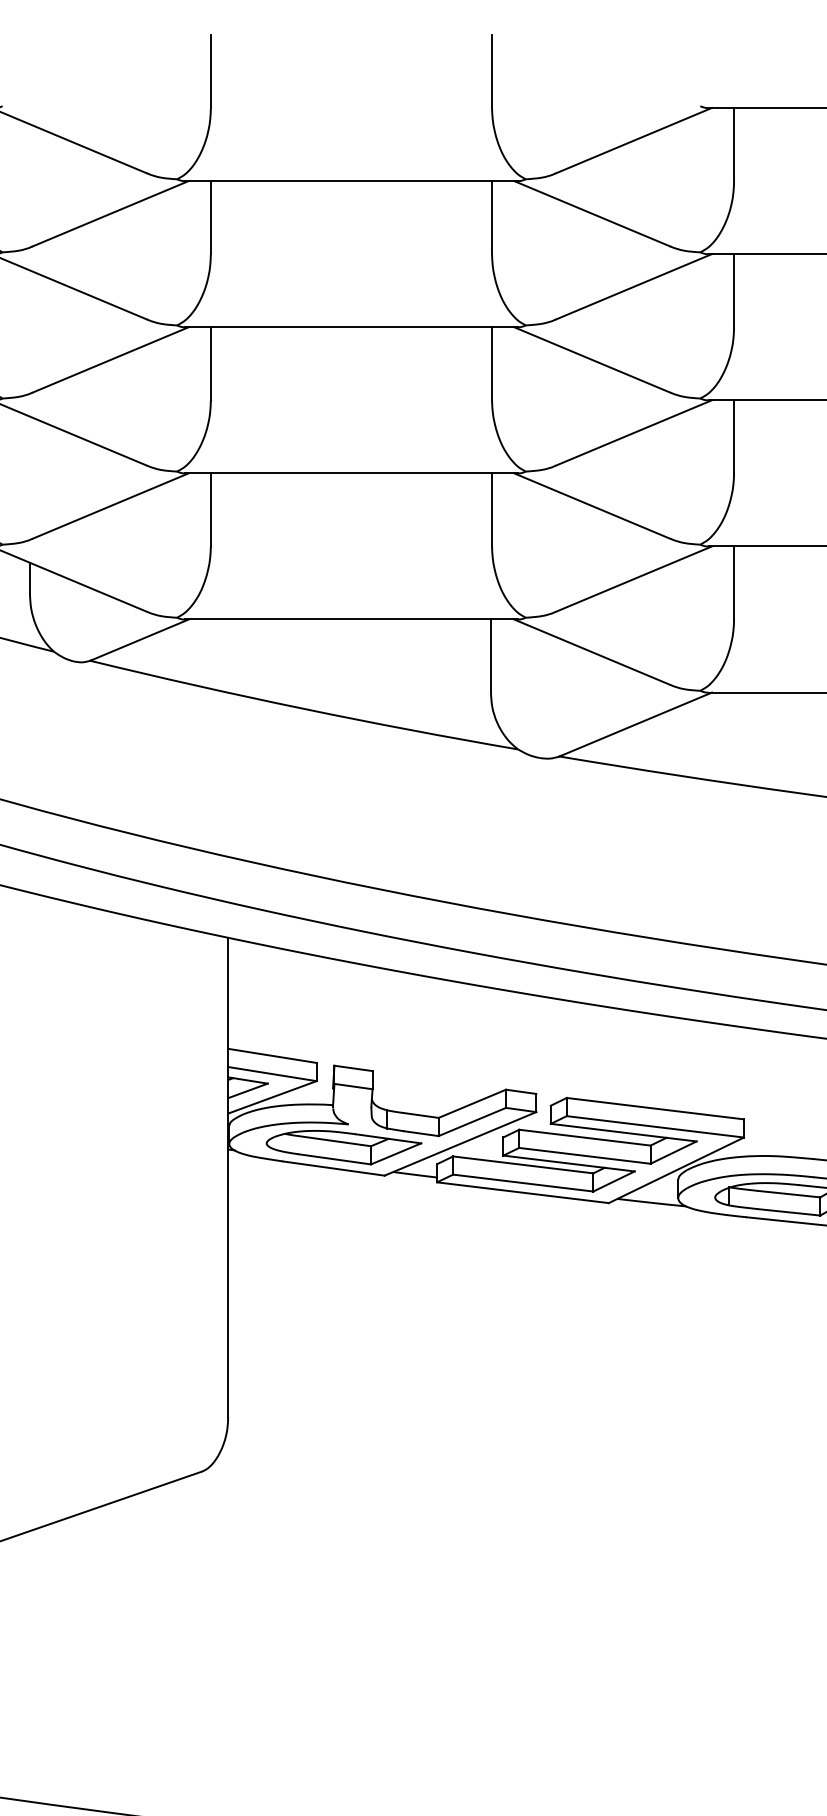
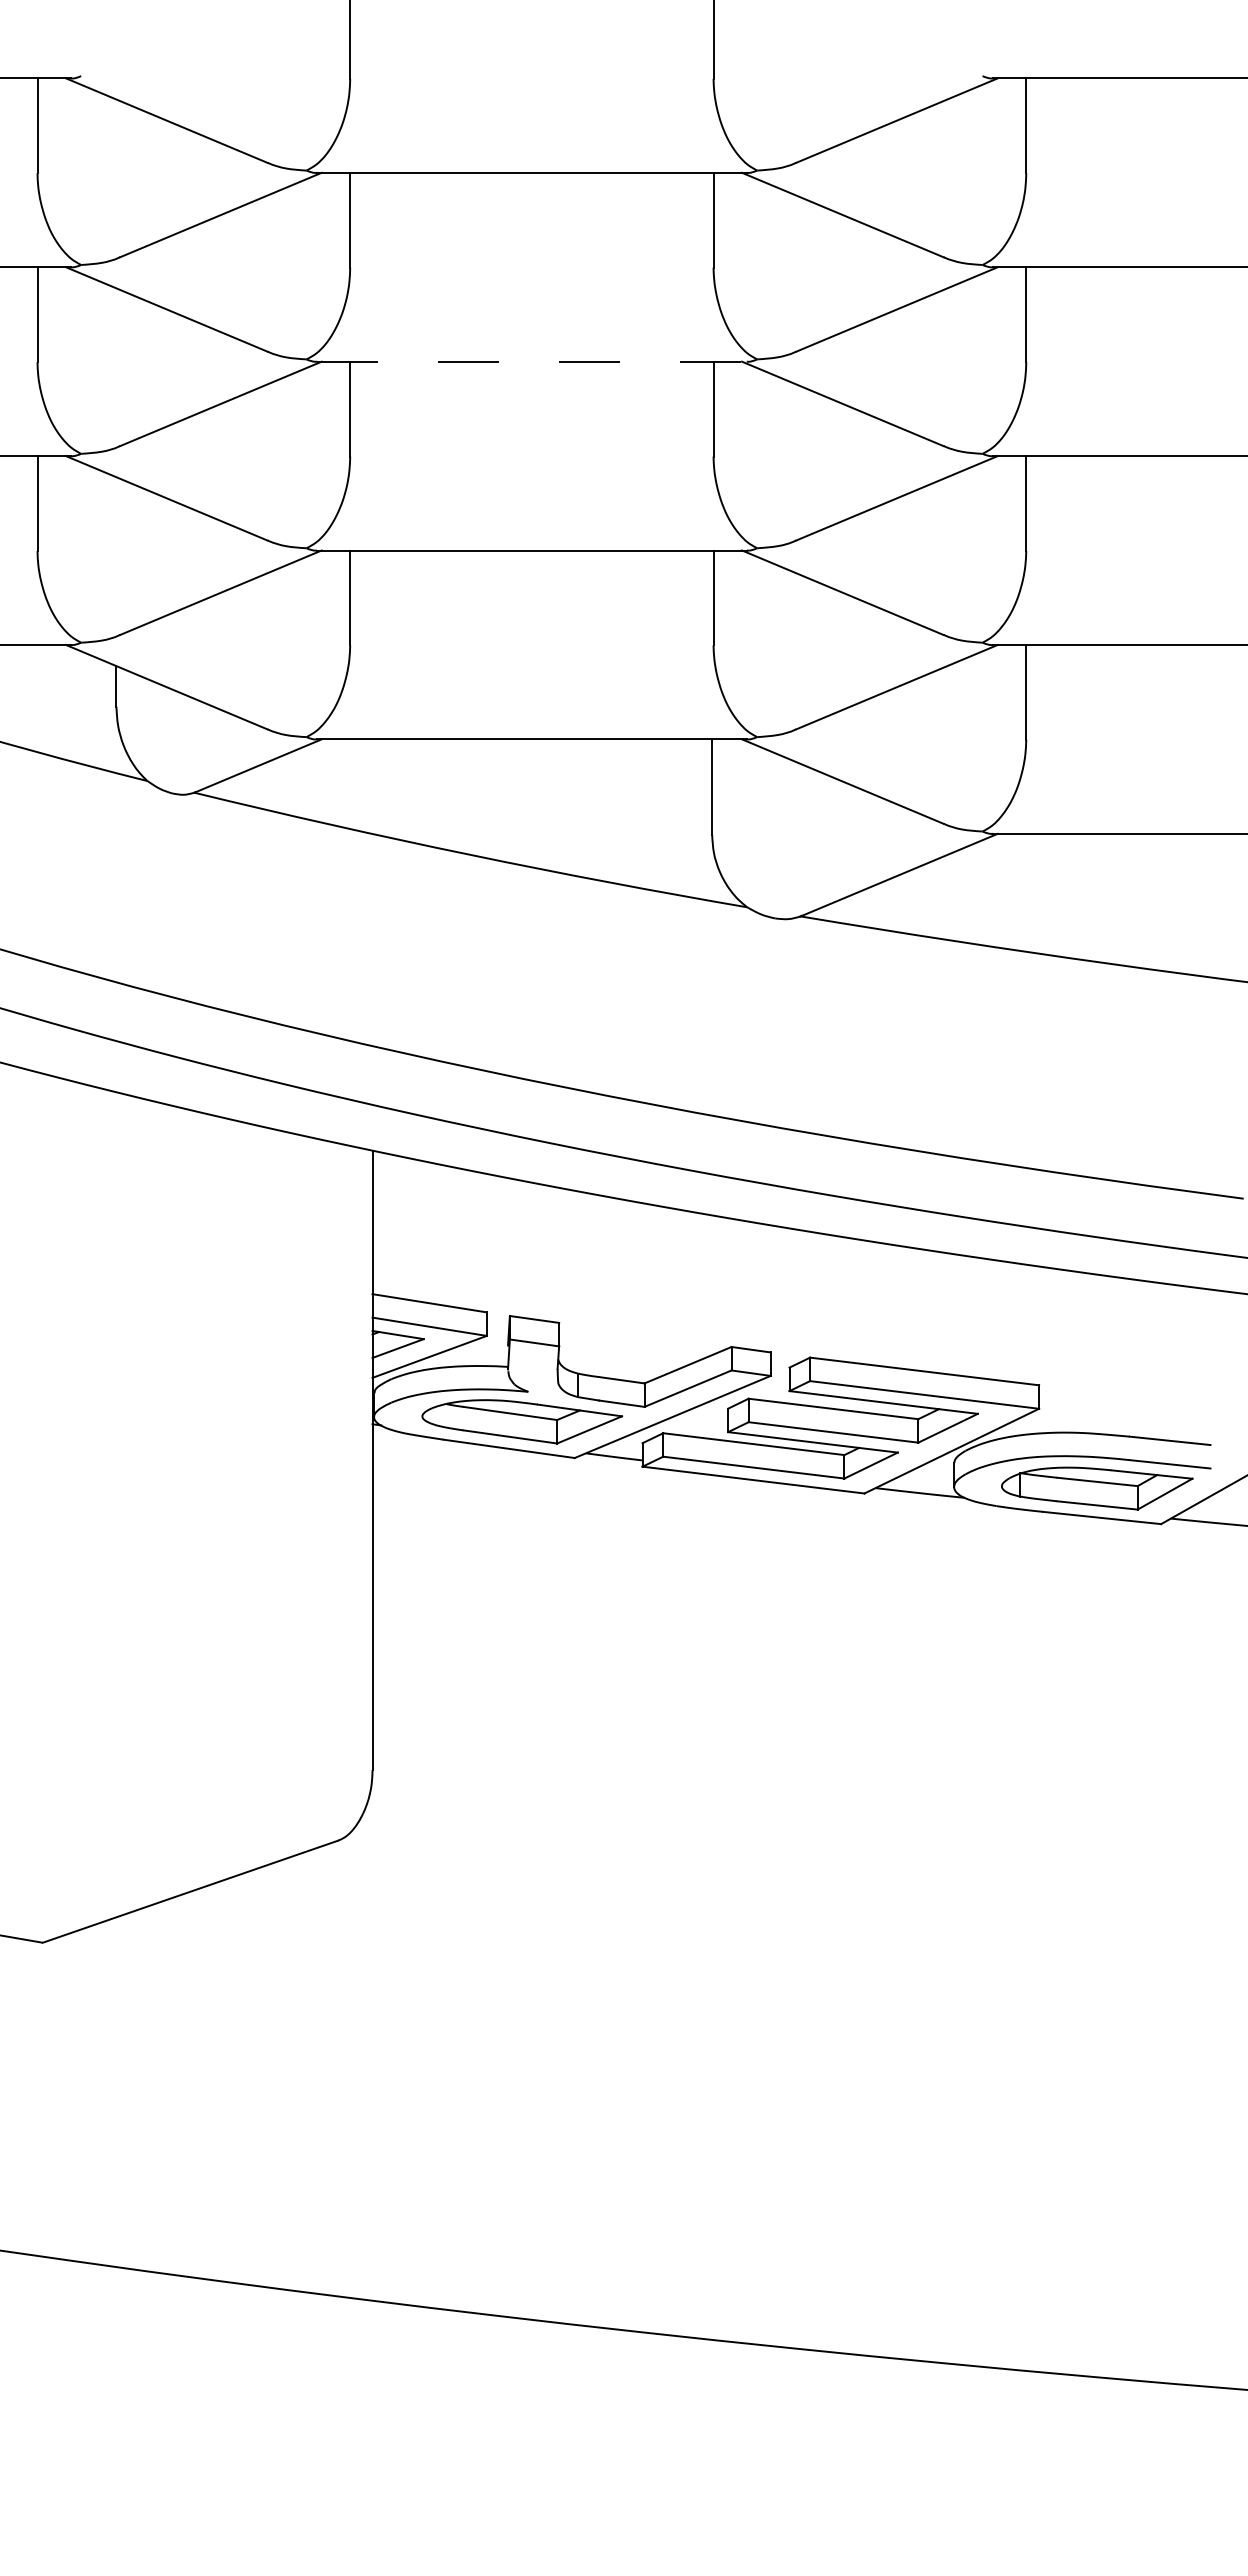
line: (351, 327) -> (531, 361), solid -> dashed

